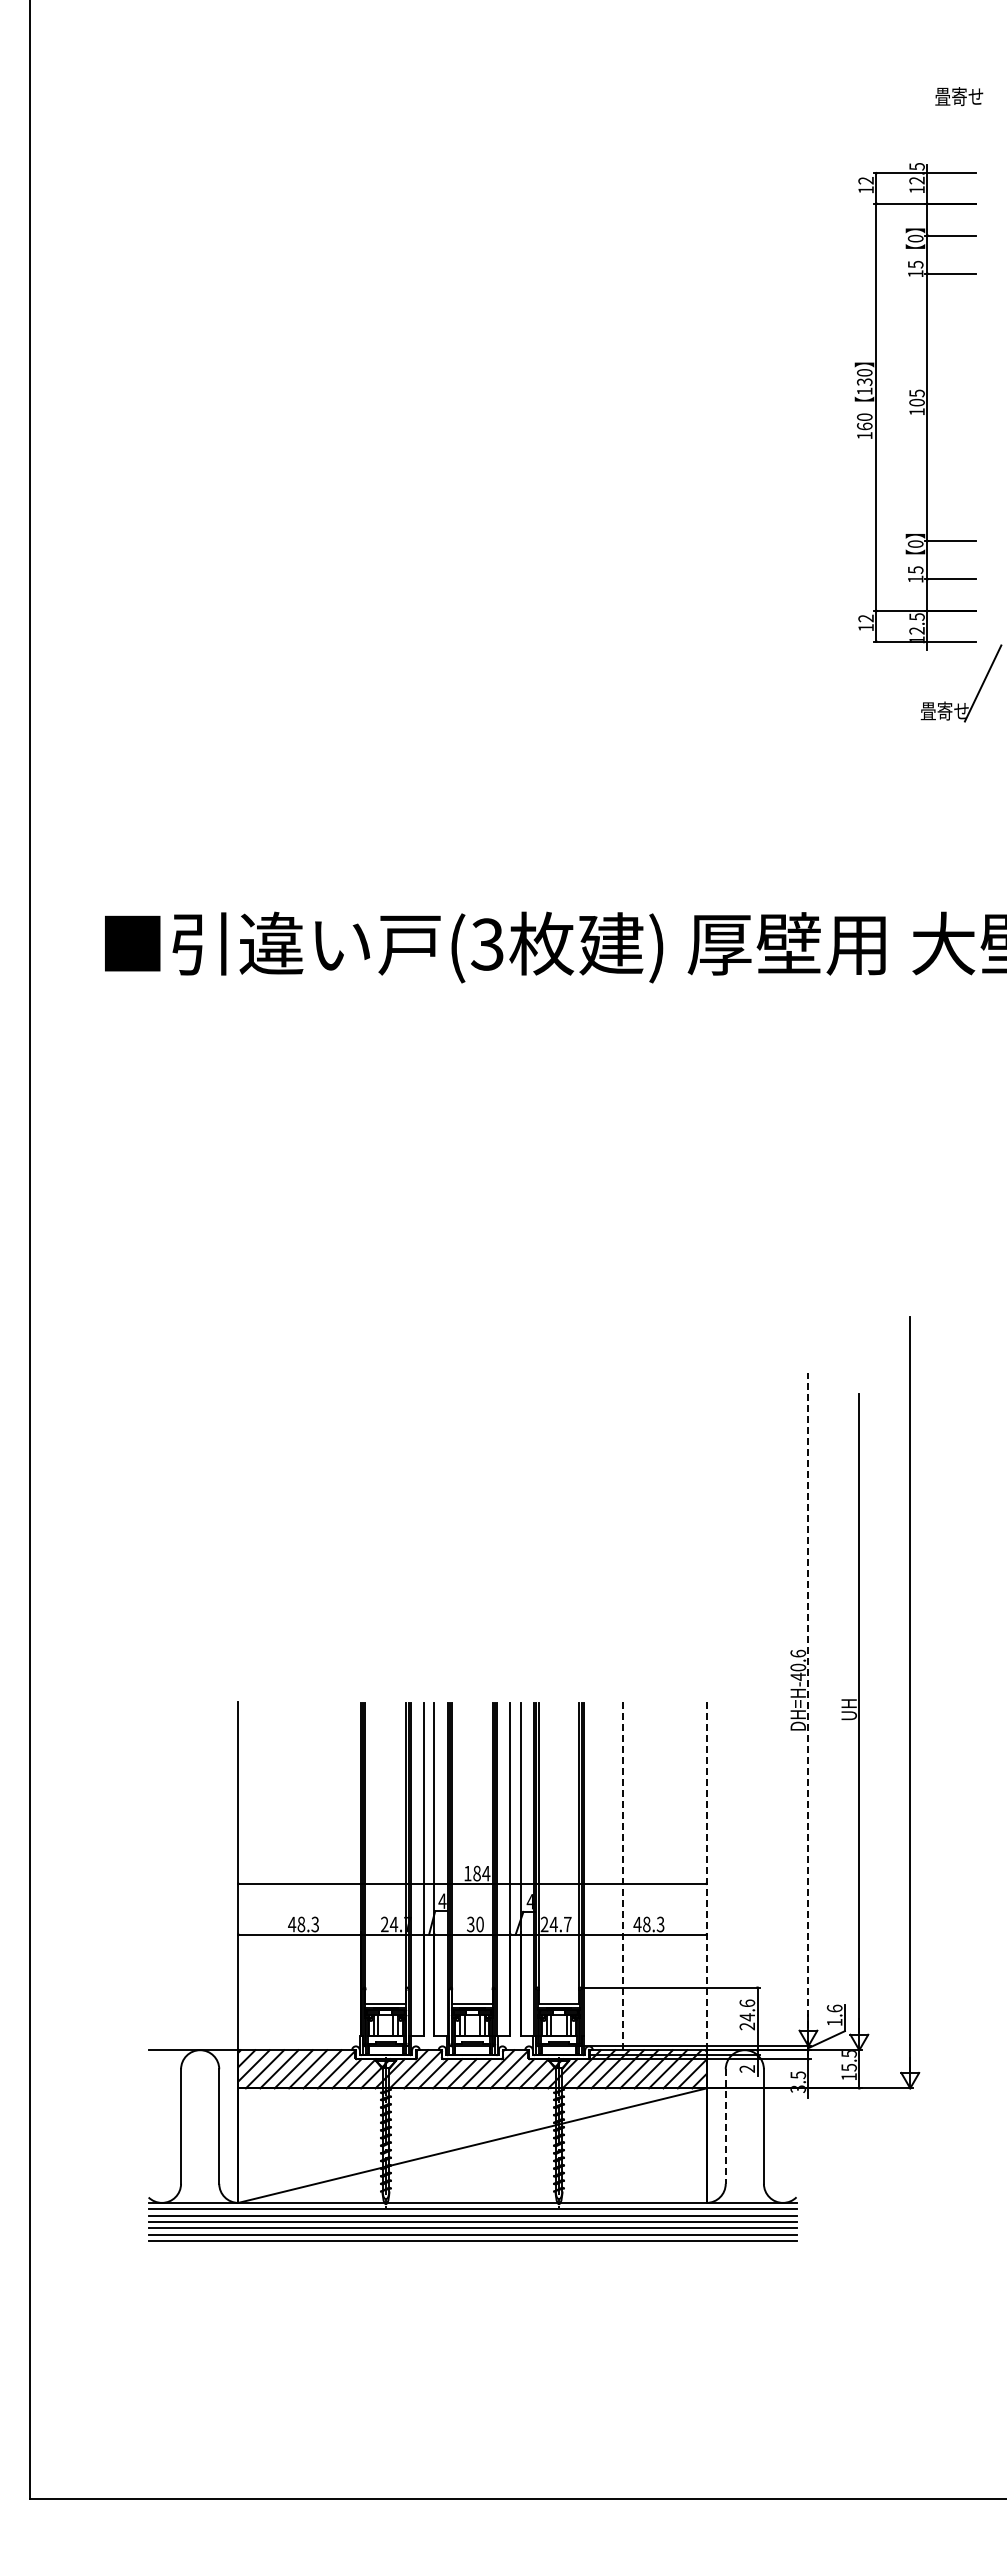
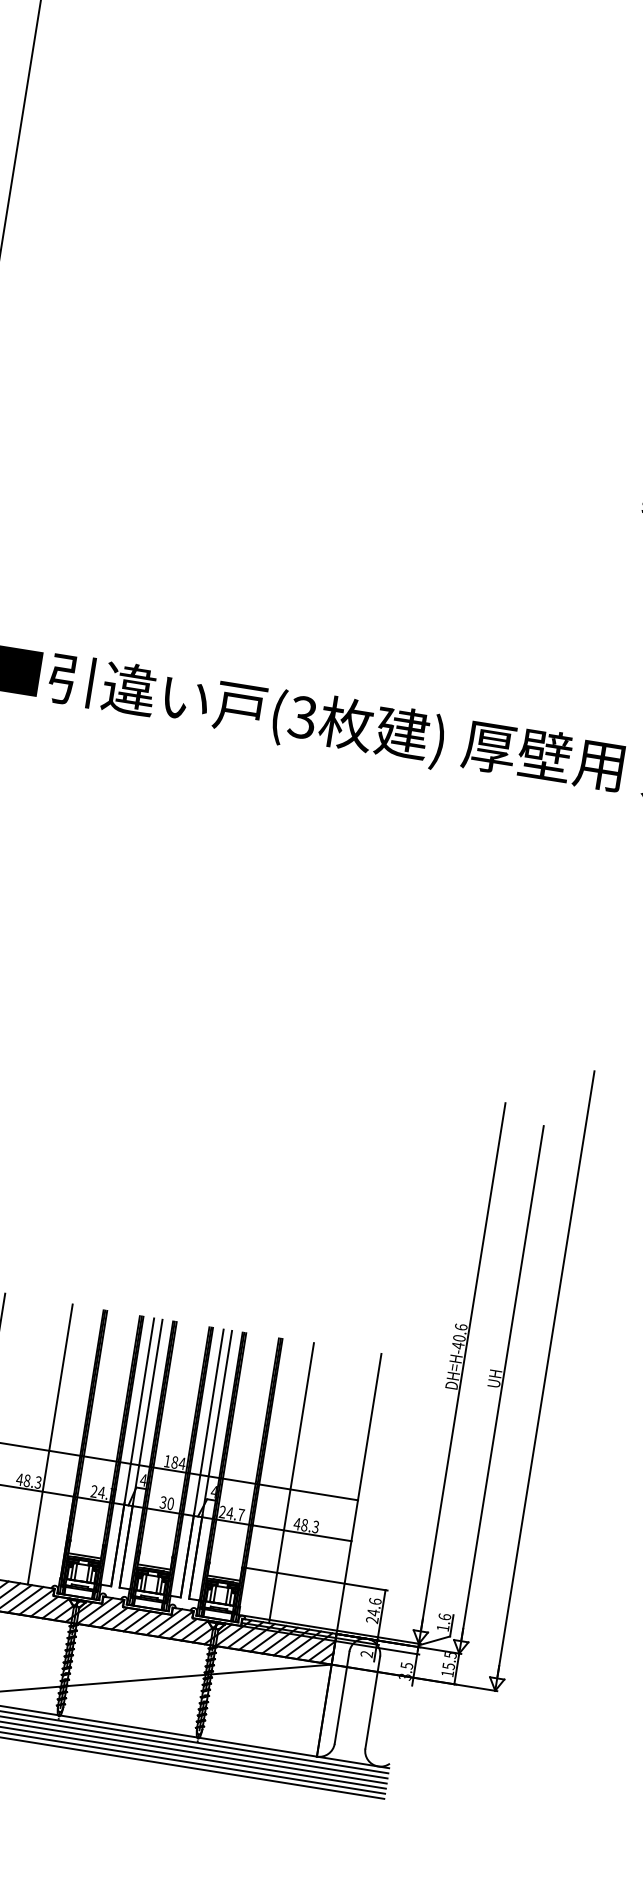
line: (808, 1700) -> (463, 1366), dashed -> solid
line: (322, 1875) -> (50, 1444), added
line: (622, 1875) -> (291, 1482), dashed -> solid
line: (706, 1895) -> (356, 1509), dashed -> solid
line: (725, 2127) -> (341, 1698), dashed -> solid

